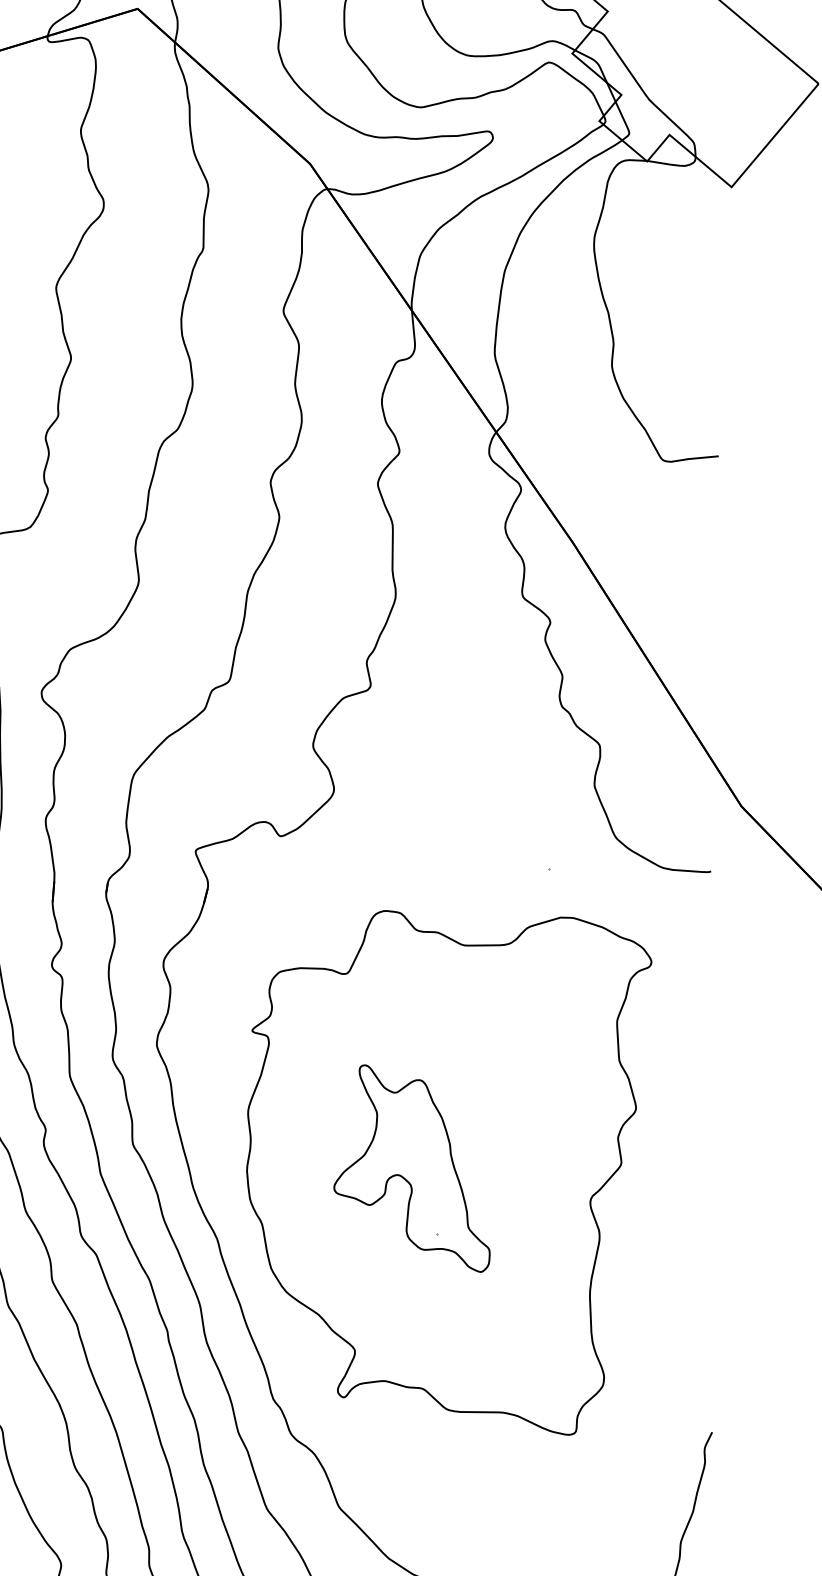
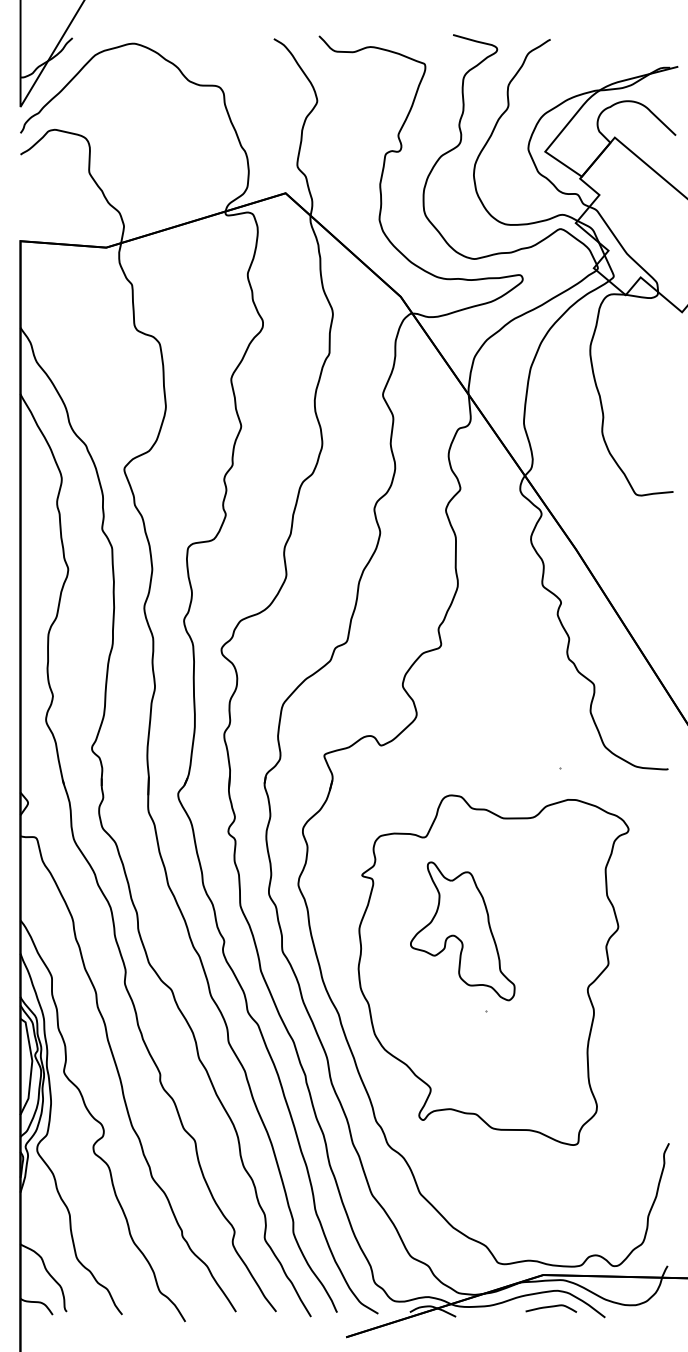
part: (411, 1168) -> (462, 931), moved

